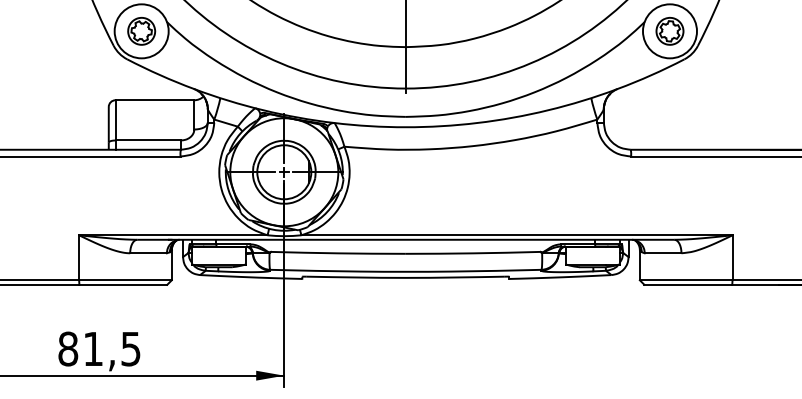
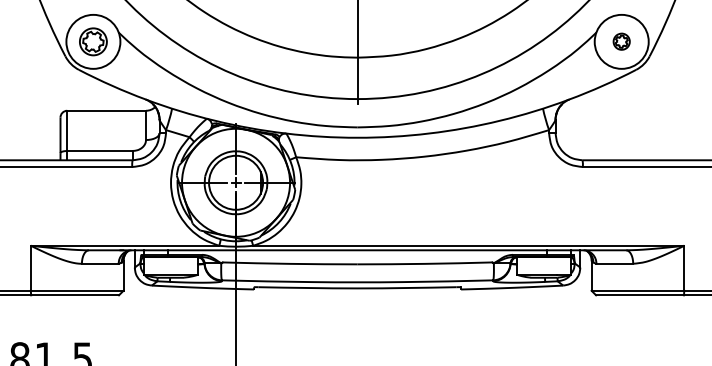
part: (669, 30) -> (621, 41), size x0.6

